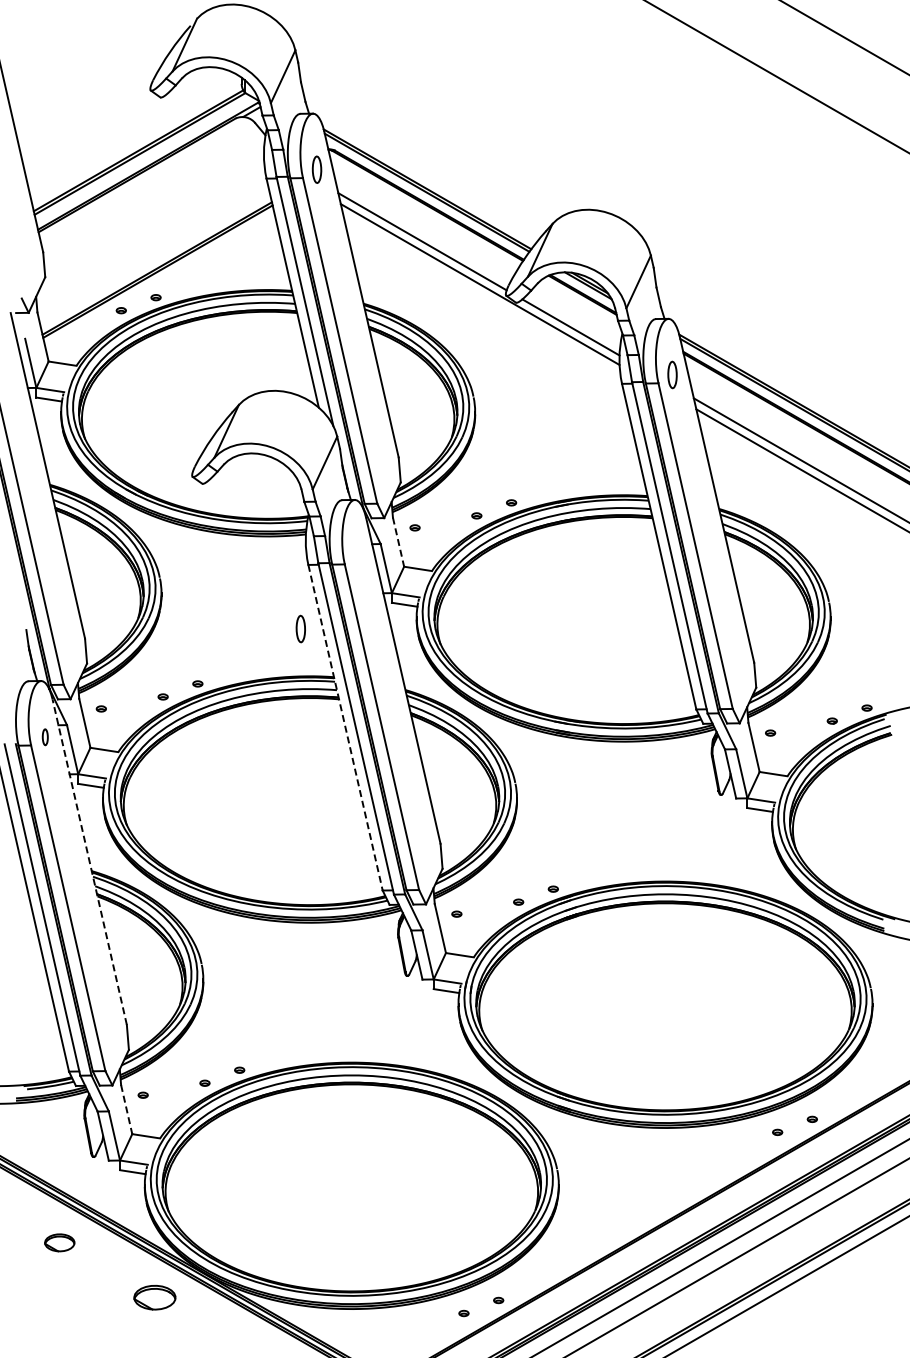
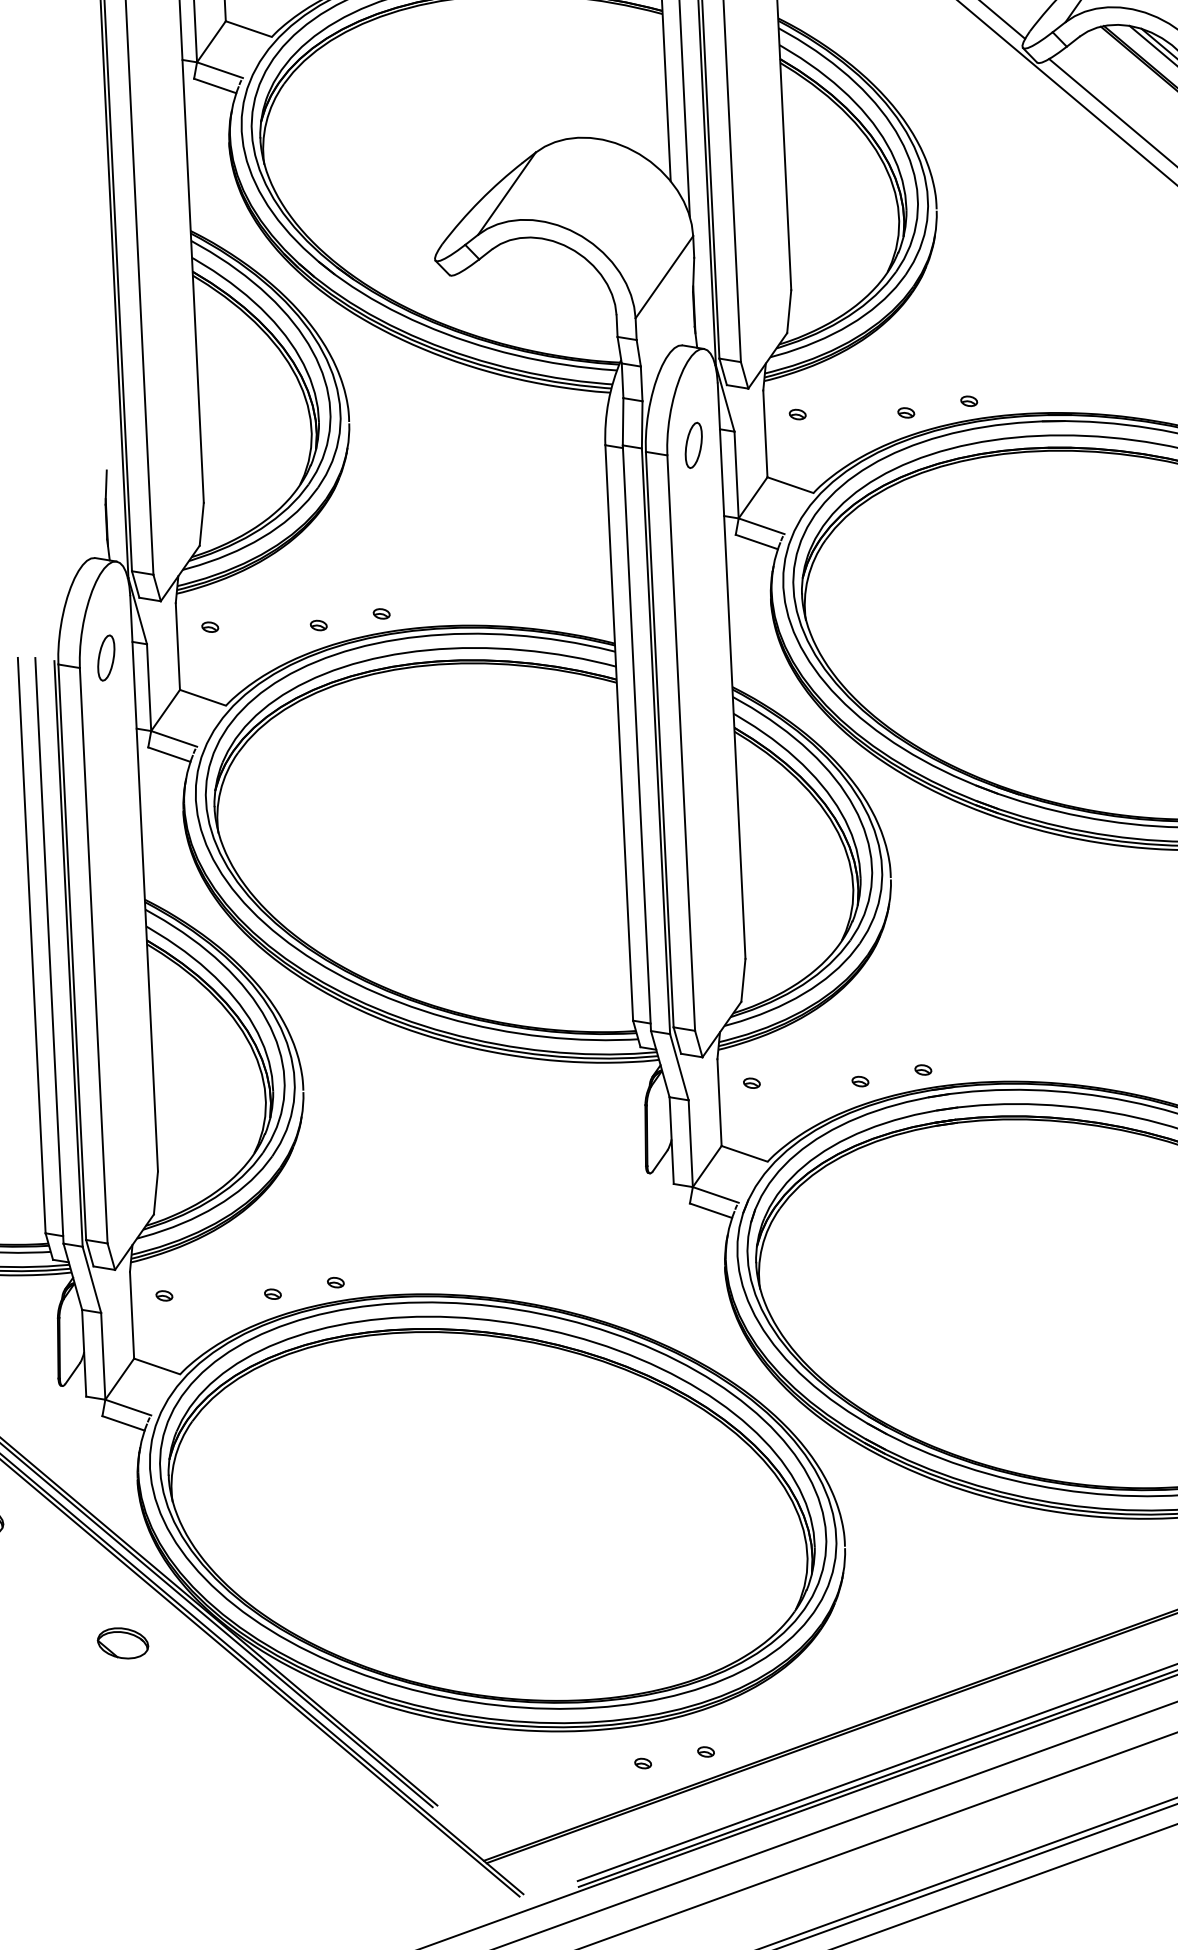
line: (398, 542) -> (765, 434), dashed -> solid
part: (300, 628) -> (693, 444), moved
line: (345, 727) -> (619, 732), dashed -> solid
part: (45, 737) -> (106, 658), size x1.67
line: (89, 862) -> (143, 884), dashed -> solid
line: (126, 1110) -> (131, 1316), dashed -> solid
part: (154, 1297) -> (122, 1642), size x0.71

